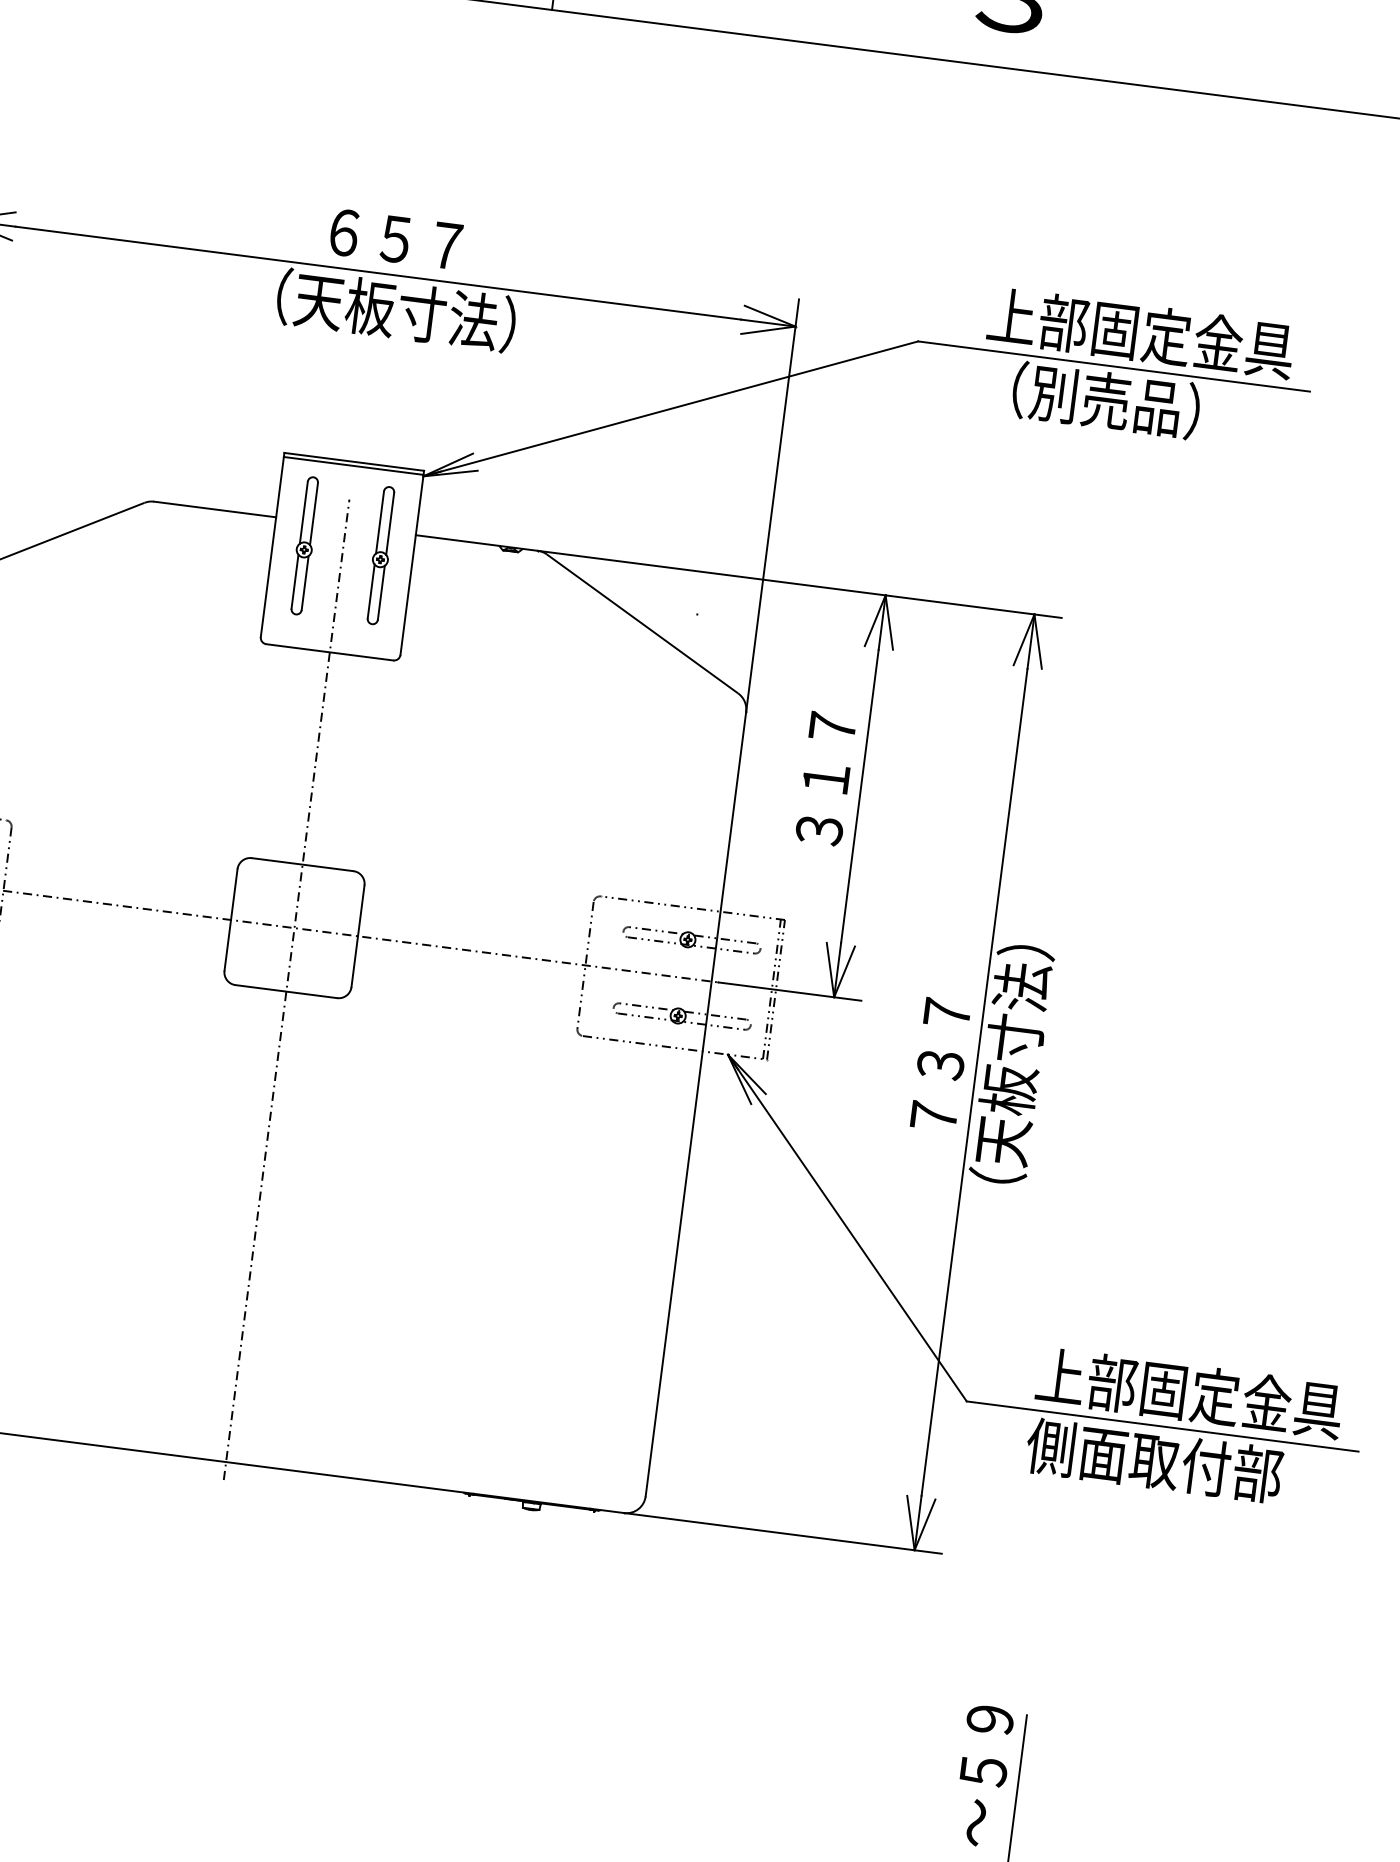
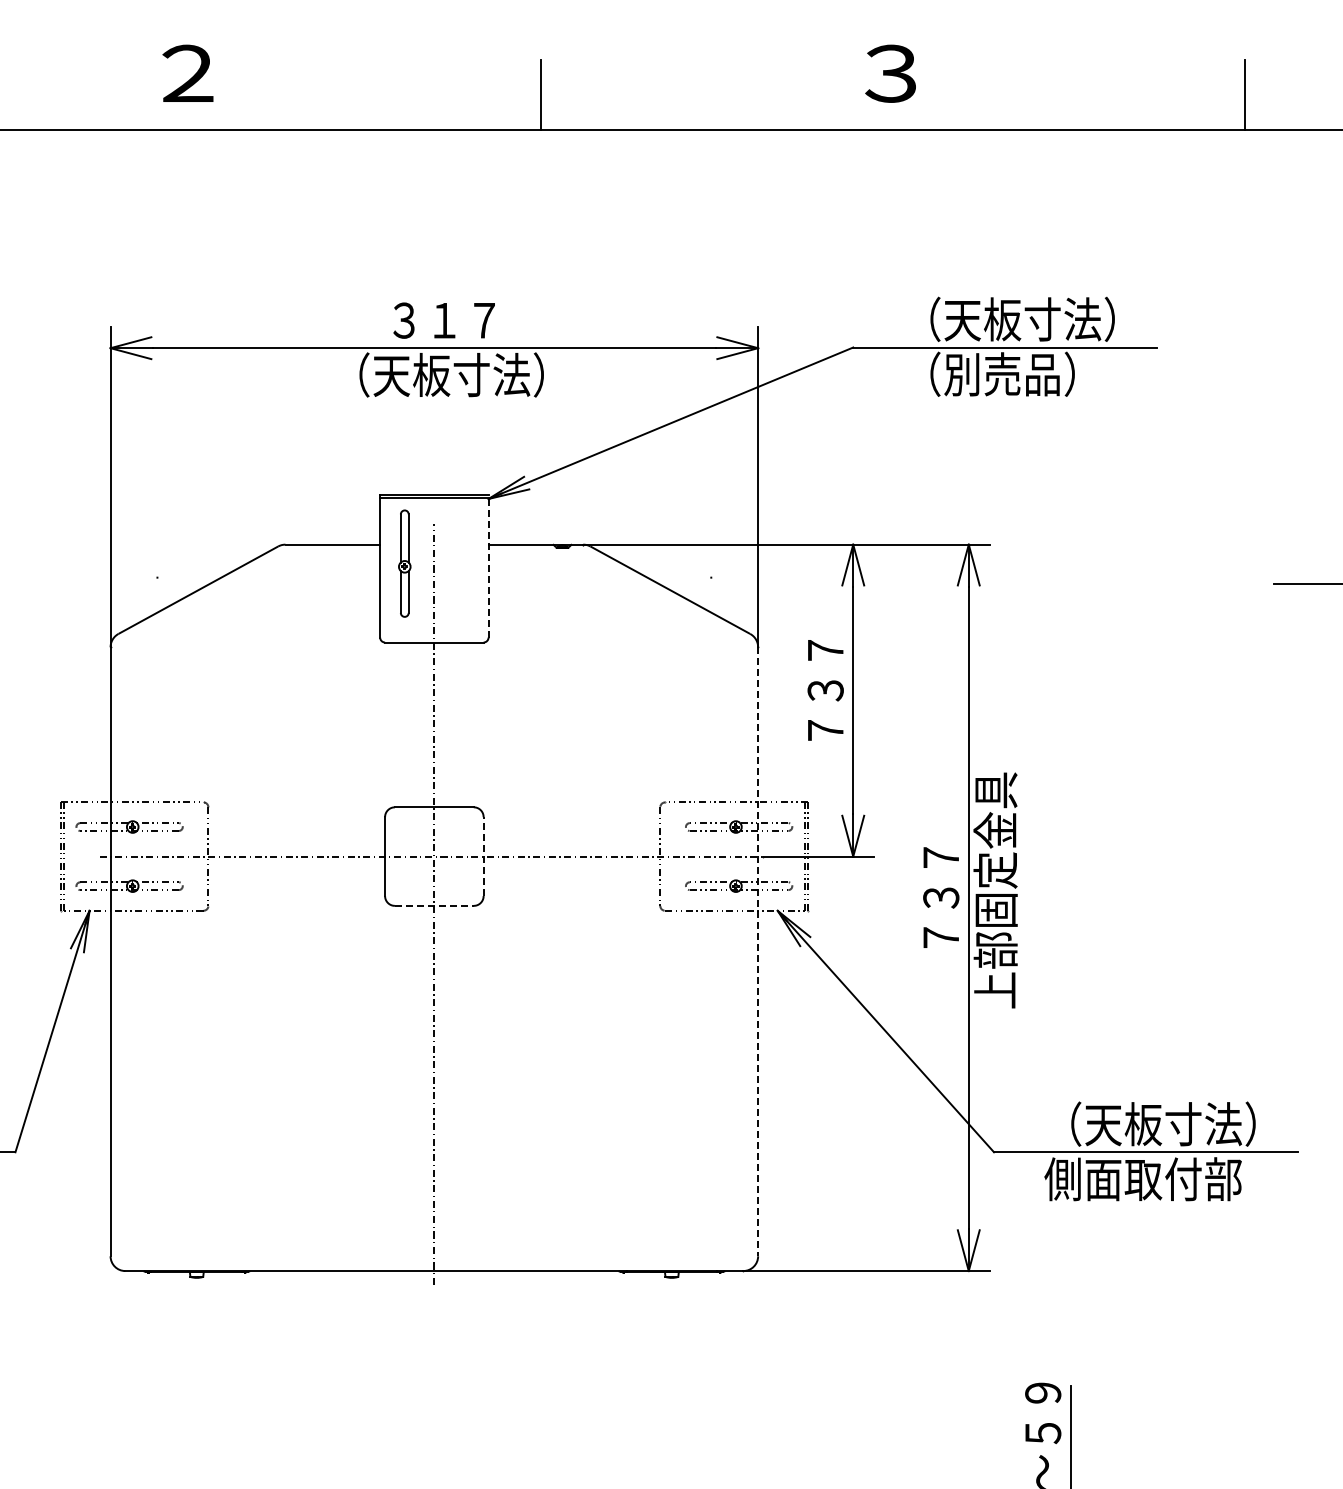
text: (370, 235) -> (424, 320), ６５７ -> ３１７
text: (1141, 331) -> (1022, 318), 上部固定金具 -> （天板寸法）
part: (380, 555) -> (463, 563), removed
line: (412, 562) -> (488, 565), solid -> dashed
text: (822, 804) -> (825, 710), ３１７ -> ７３７
line: (357, 936) -> (483, 856), solid -> dashed
line: (286, 991) -> (434, 905), solid -> dashed
text: (1011, 1064) -> (995, 890), （天板寸法） -> 上部固定金具
line: (696, 1105) -> (758, 952), solid -> dashed
text: (1189, 1392) -> (1163, 1123), 上部固定金具 -> （天板寸法）

